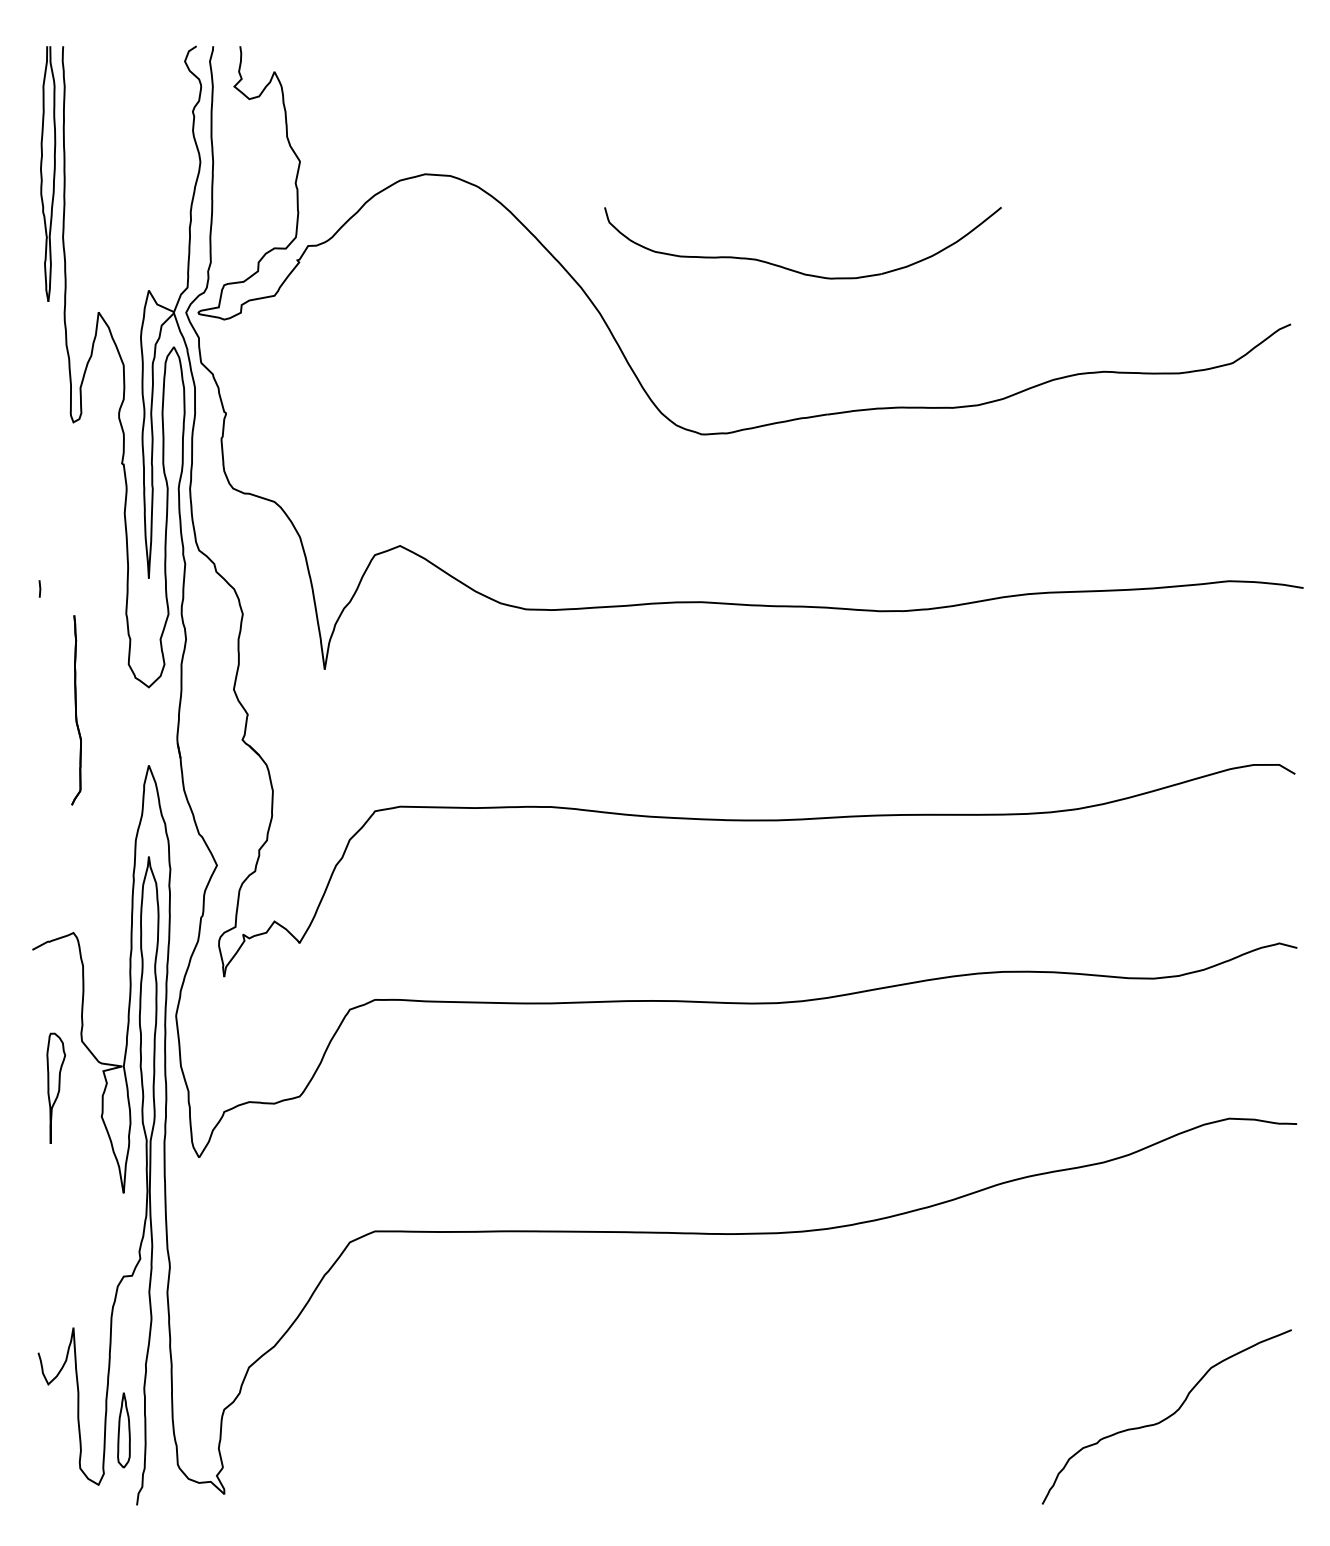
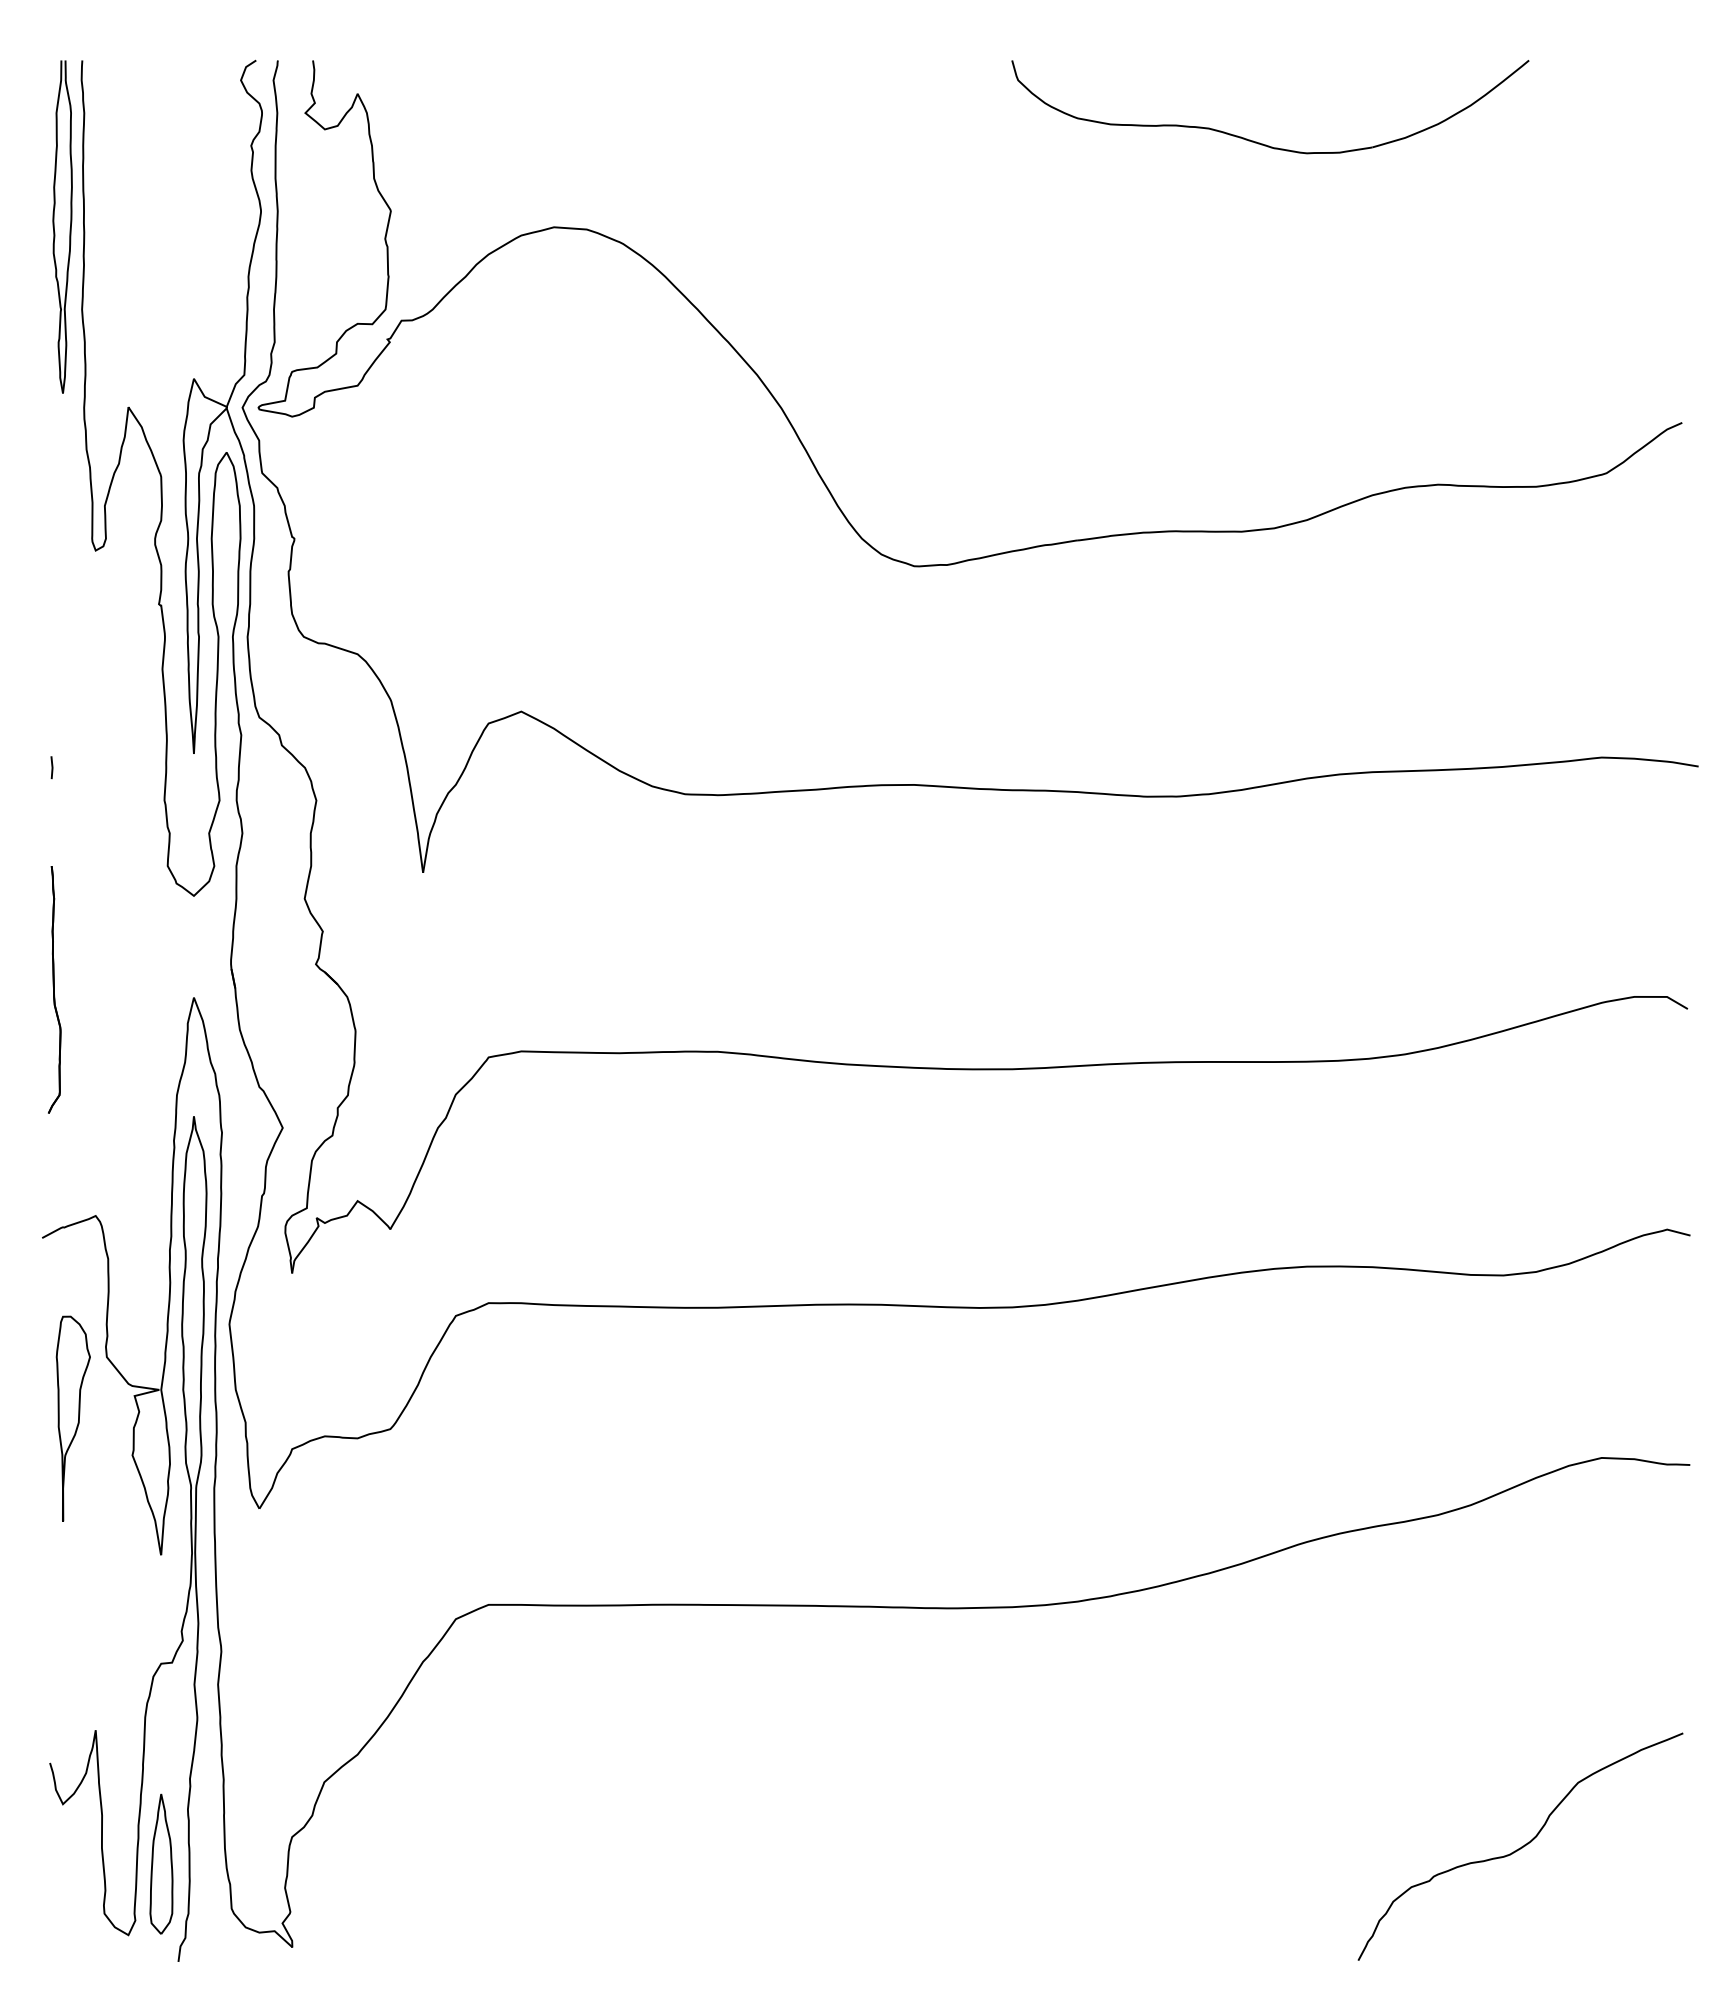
part: (797, 271) -> (1263, 143), moved
part: (76, 710) -> (54, 989), moved
part: (55, 1088) -> (72, 1418), size x1.43
part: (123, 1429) -> (161, 1863), size x1.43

